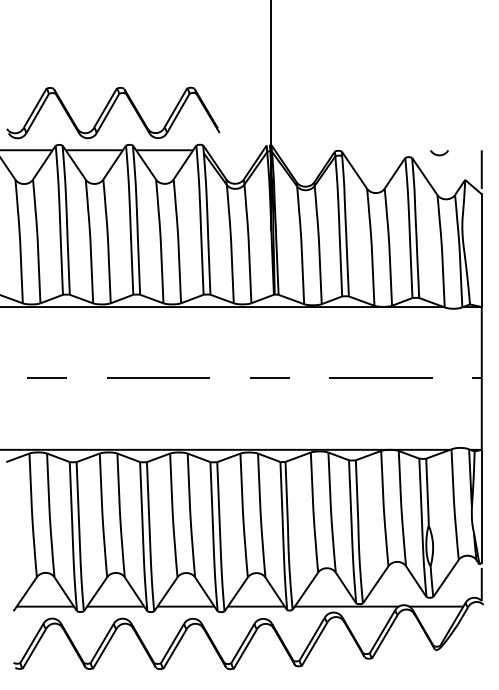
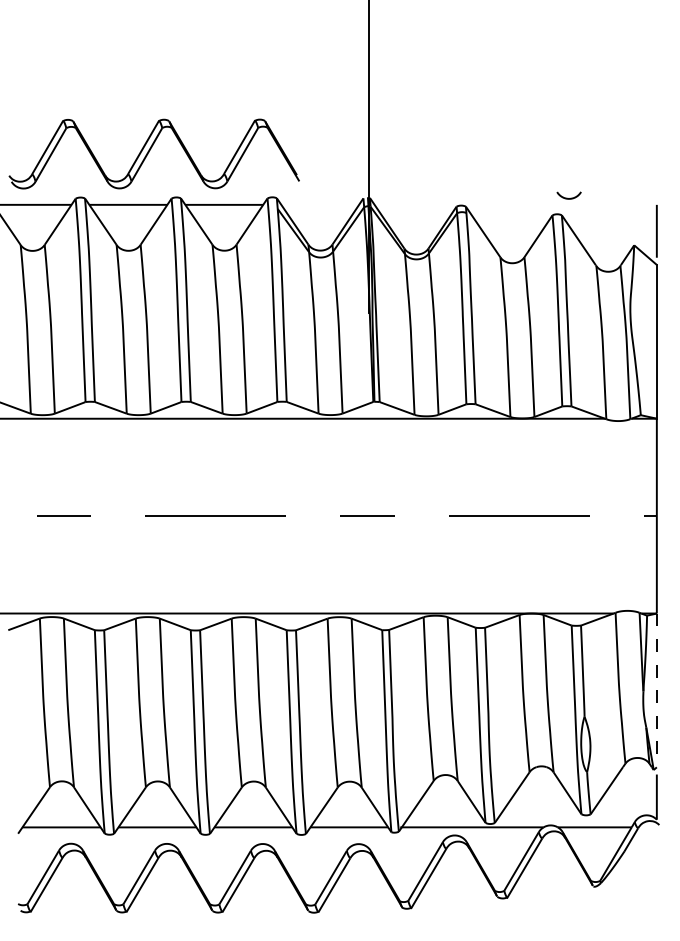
curve: (438, 154) -> (567, 197), moved
line: (481, 506) -> (656, 690), solid -> dashed

